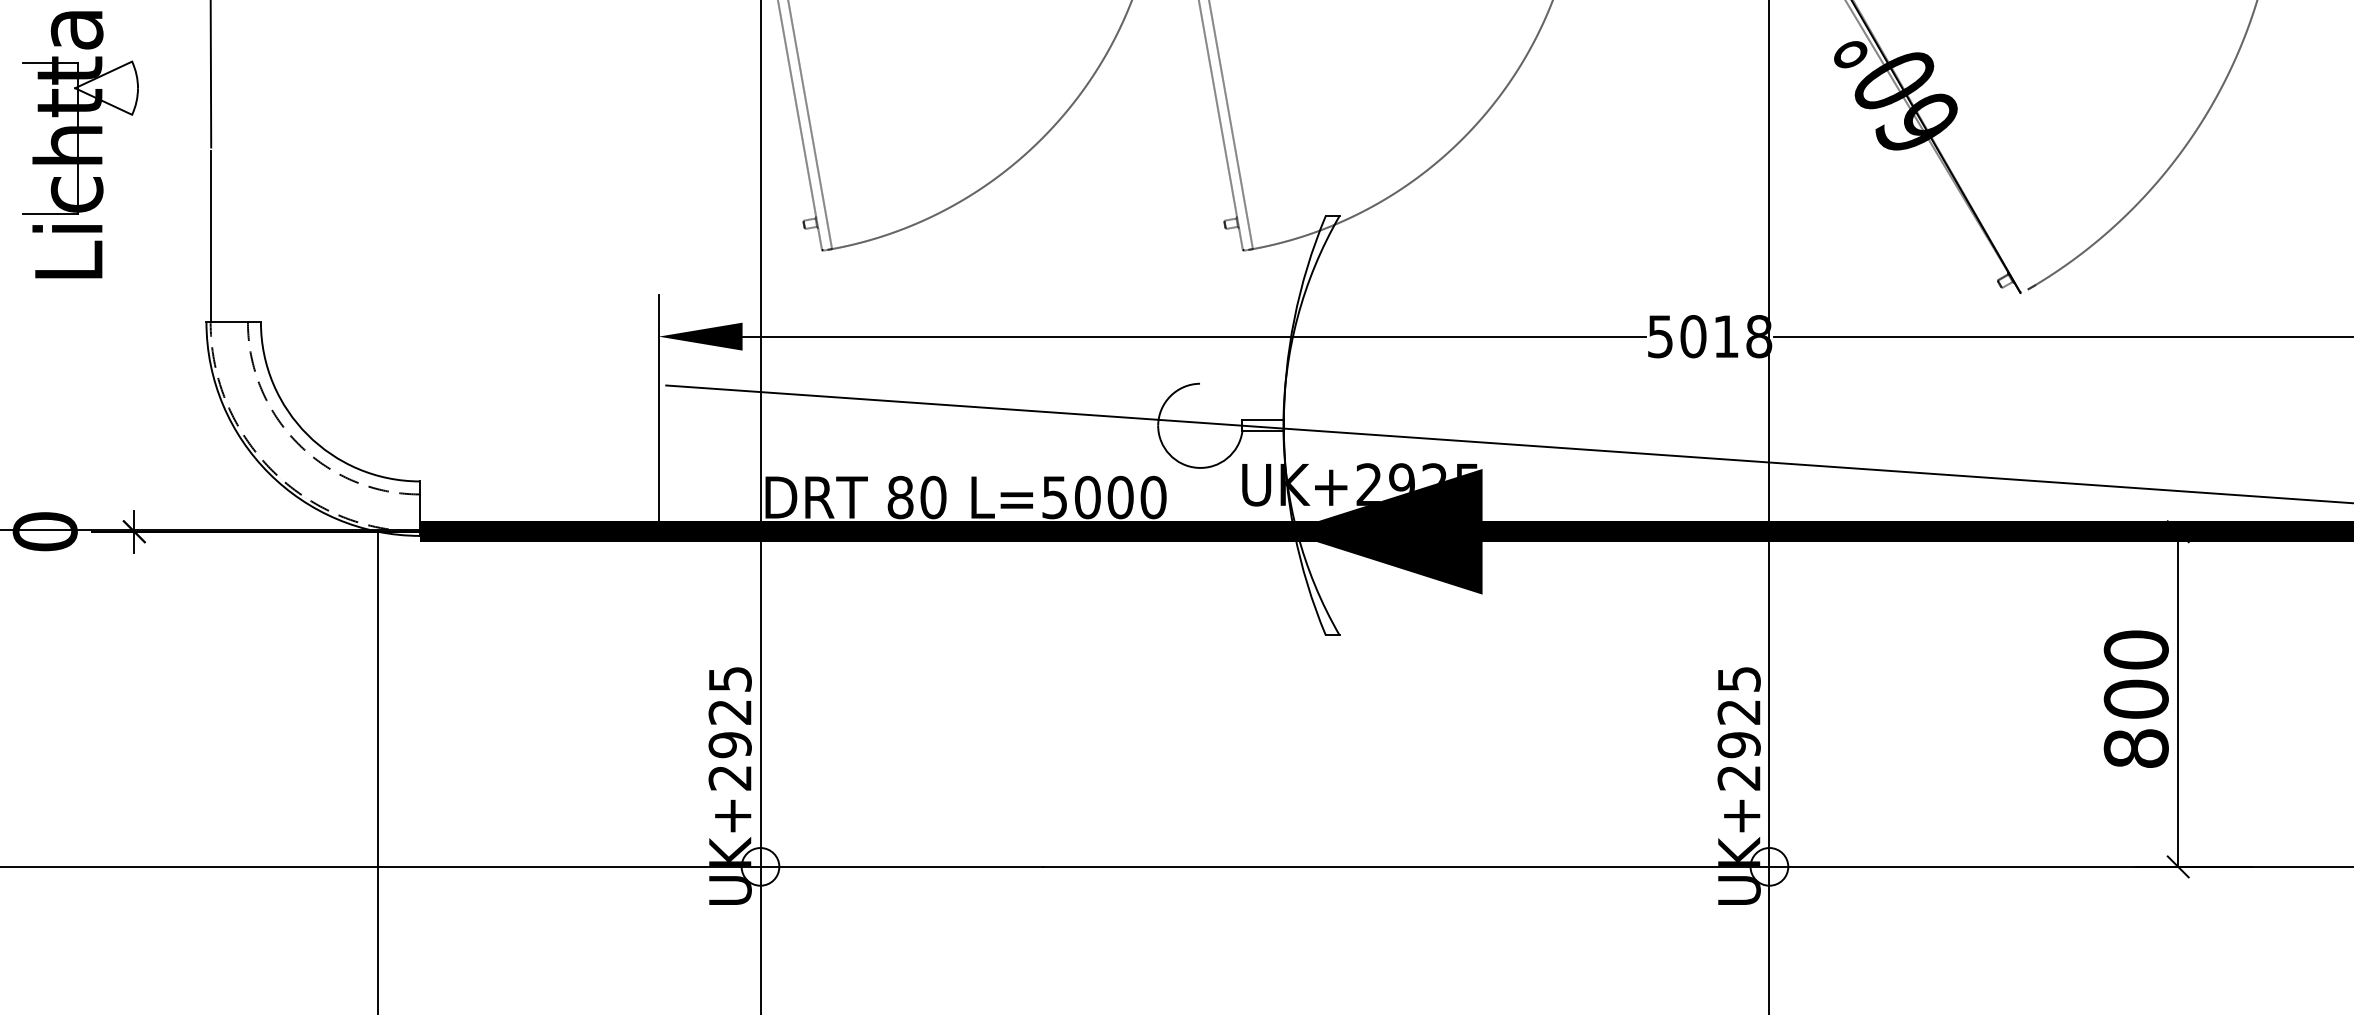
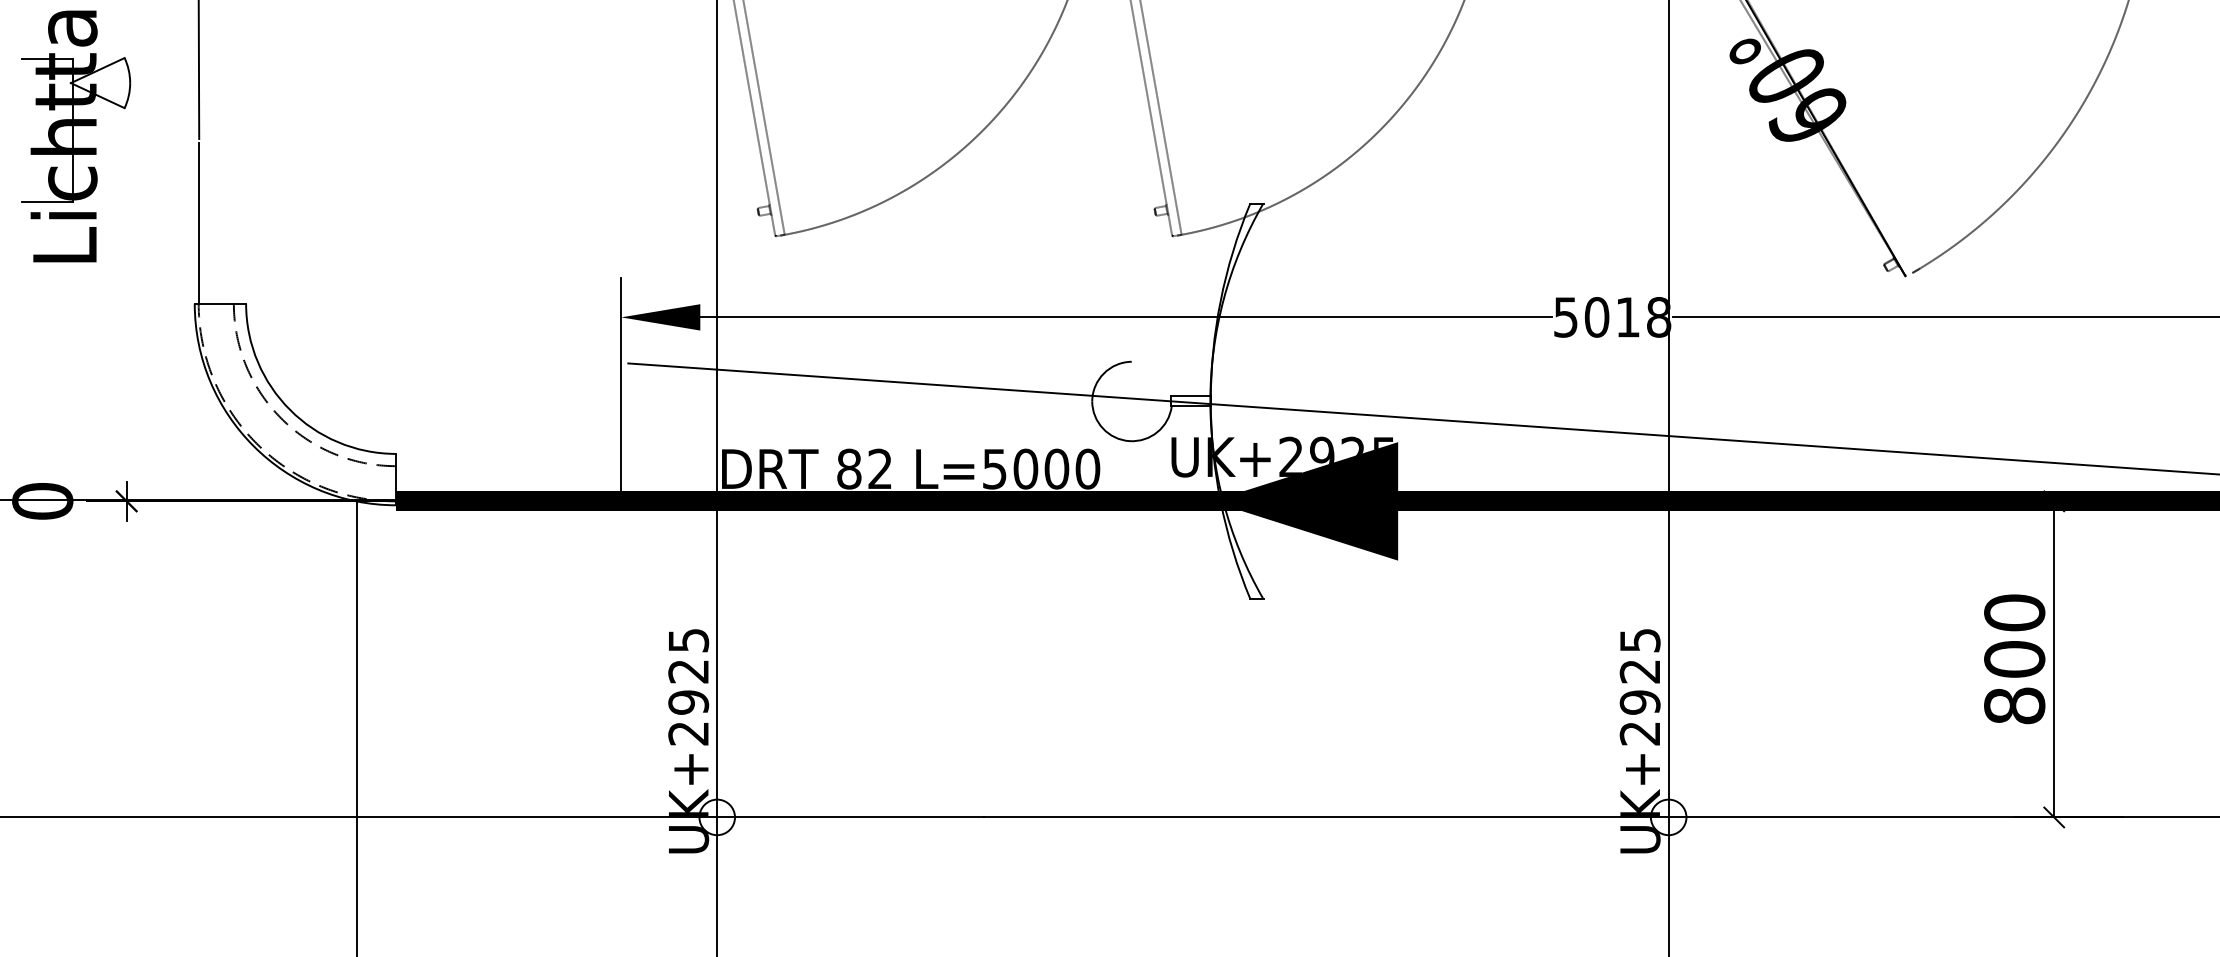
text: (933, 496) -> (880, 468), 80 -> 82

